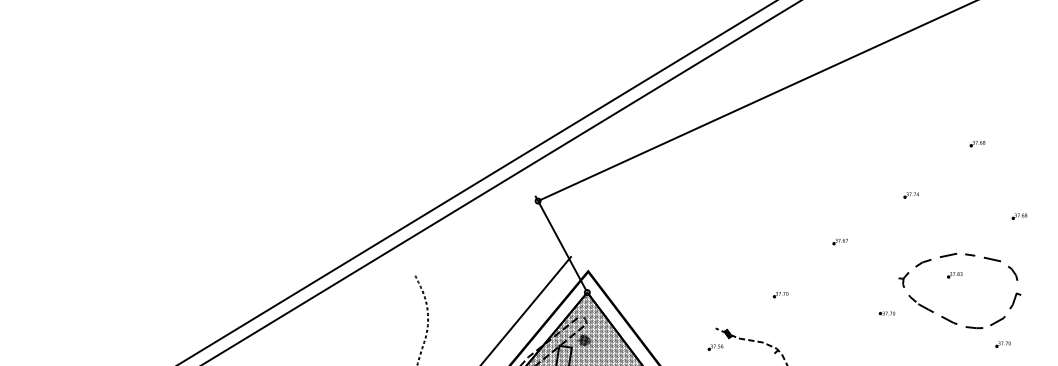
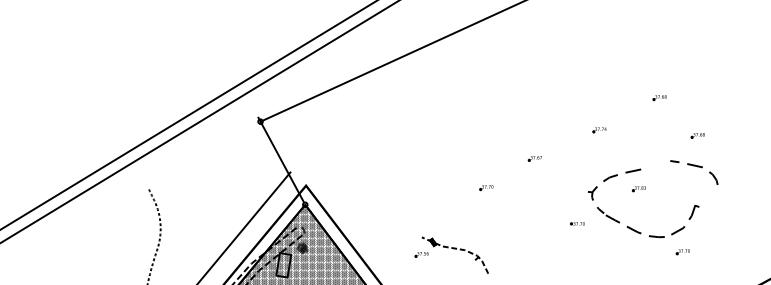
part: (977, 144) -> (659, 98), moved
part: (910, 195) -> (598, 130), moved
curve: (991, 260) -> (694, 166), moved
part: (780, 295) -> (486, 188), moved

